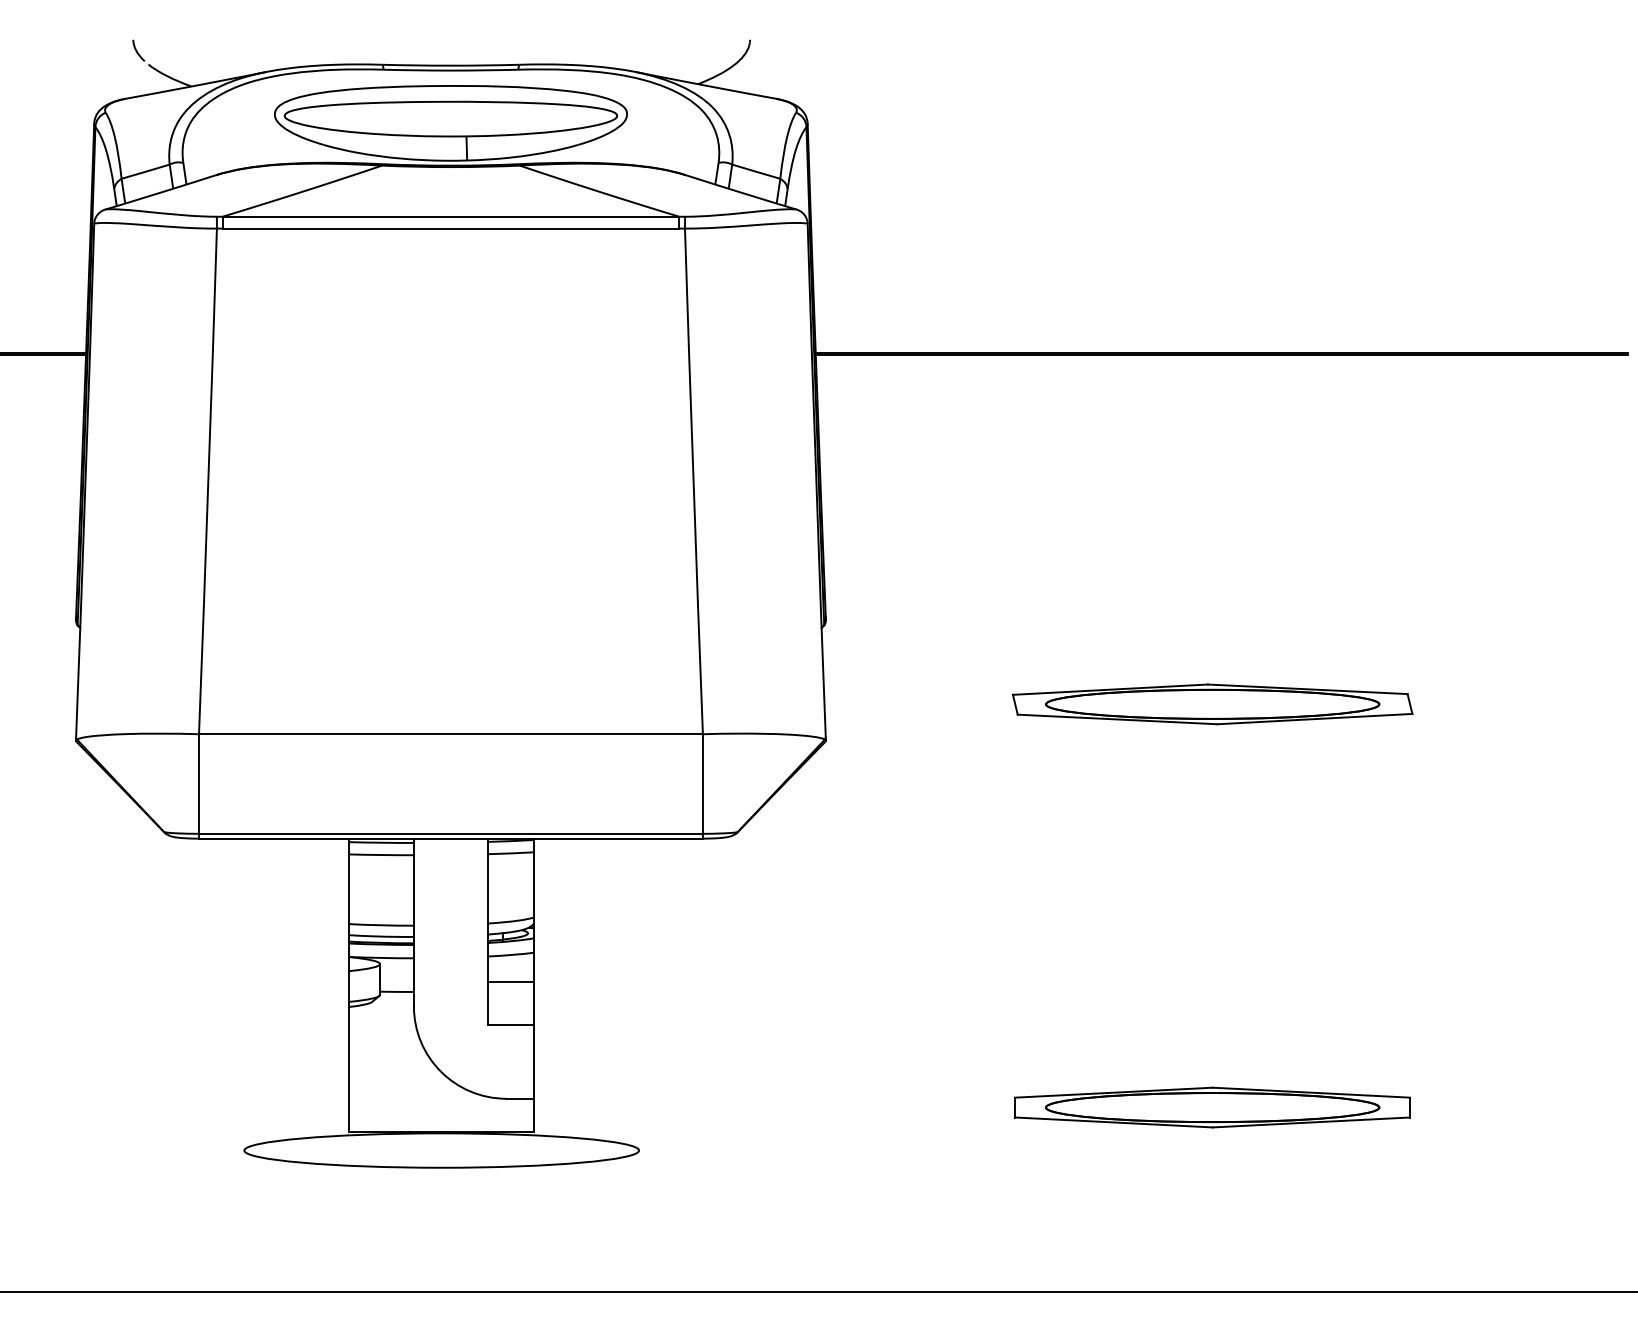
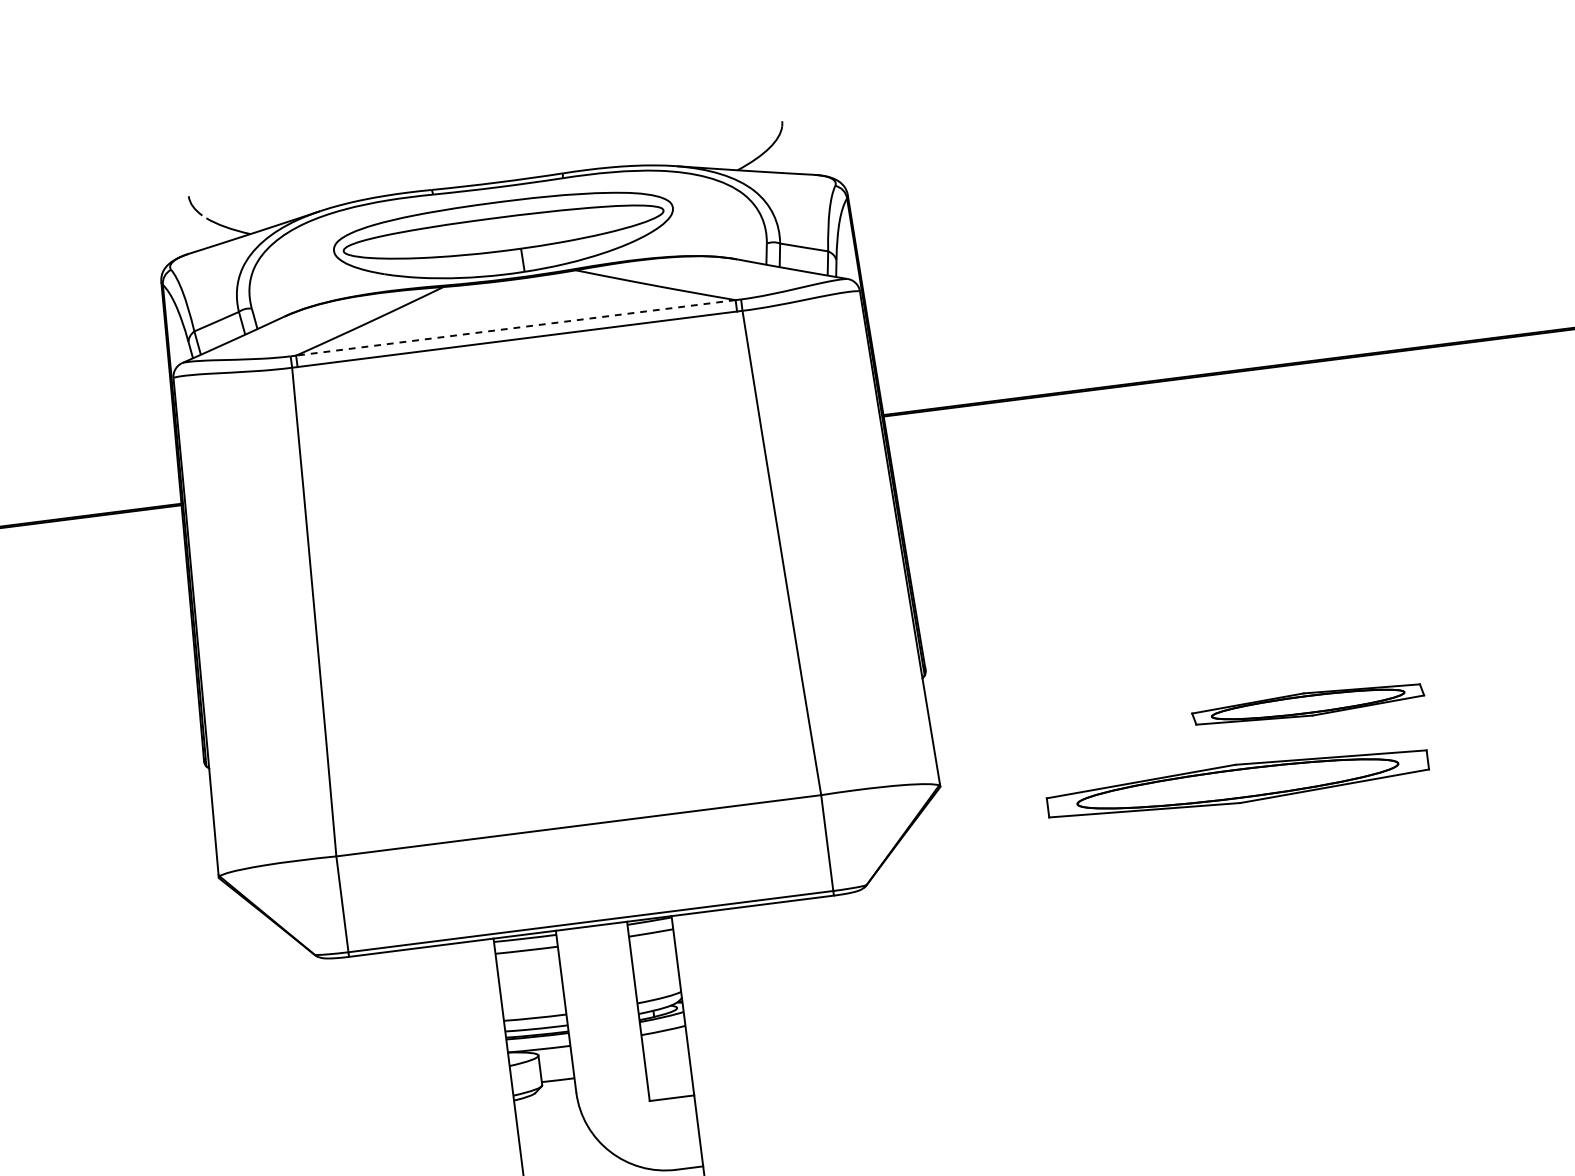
line: (450, 216) -> (515, 327), solid -> dashed
part: (1212, 704) -> (1307, 704), size x0.6
line: (510, 982) -> (666, 1057), removed
part: (1212, 1107) -> (1237, 783), moved

